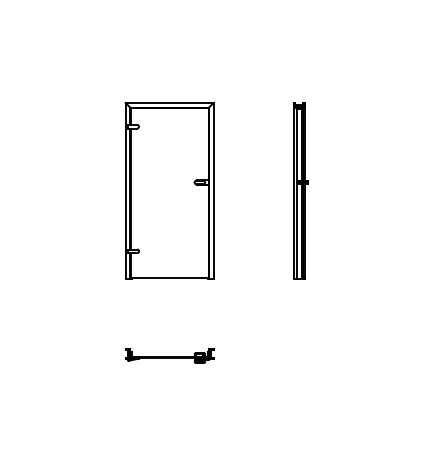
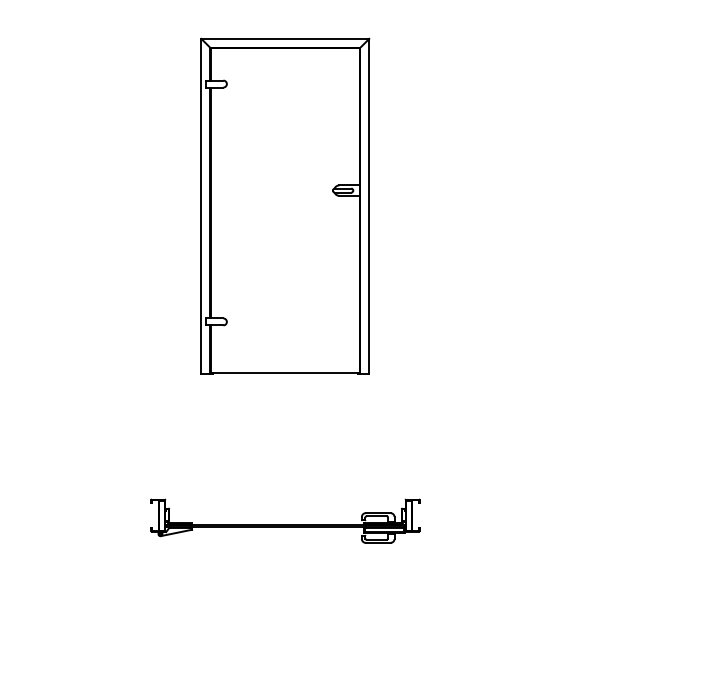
part: (300, 190) -> (535, 205), removed
part: (169, 355) -> (285, 520), size x1.6

